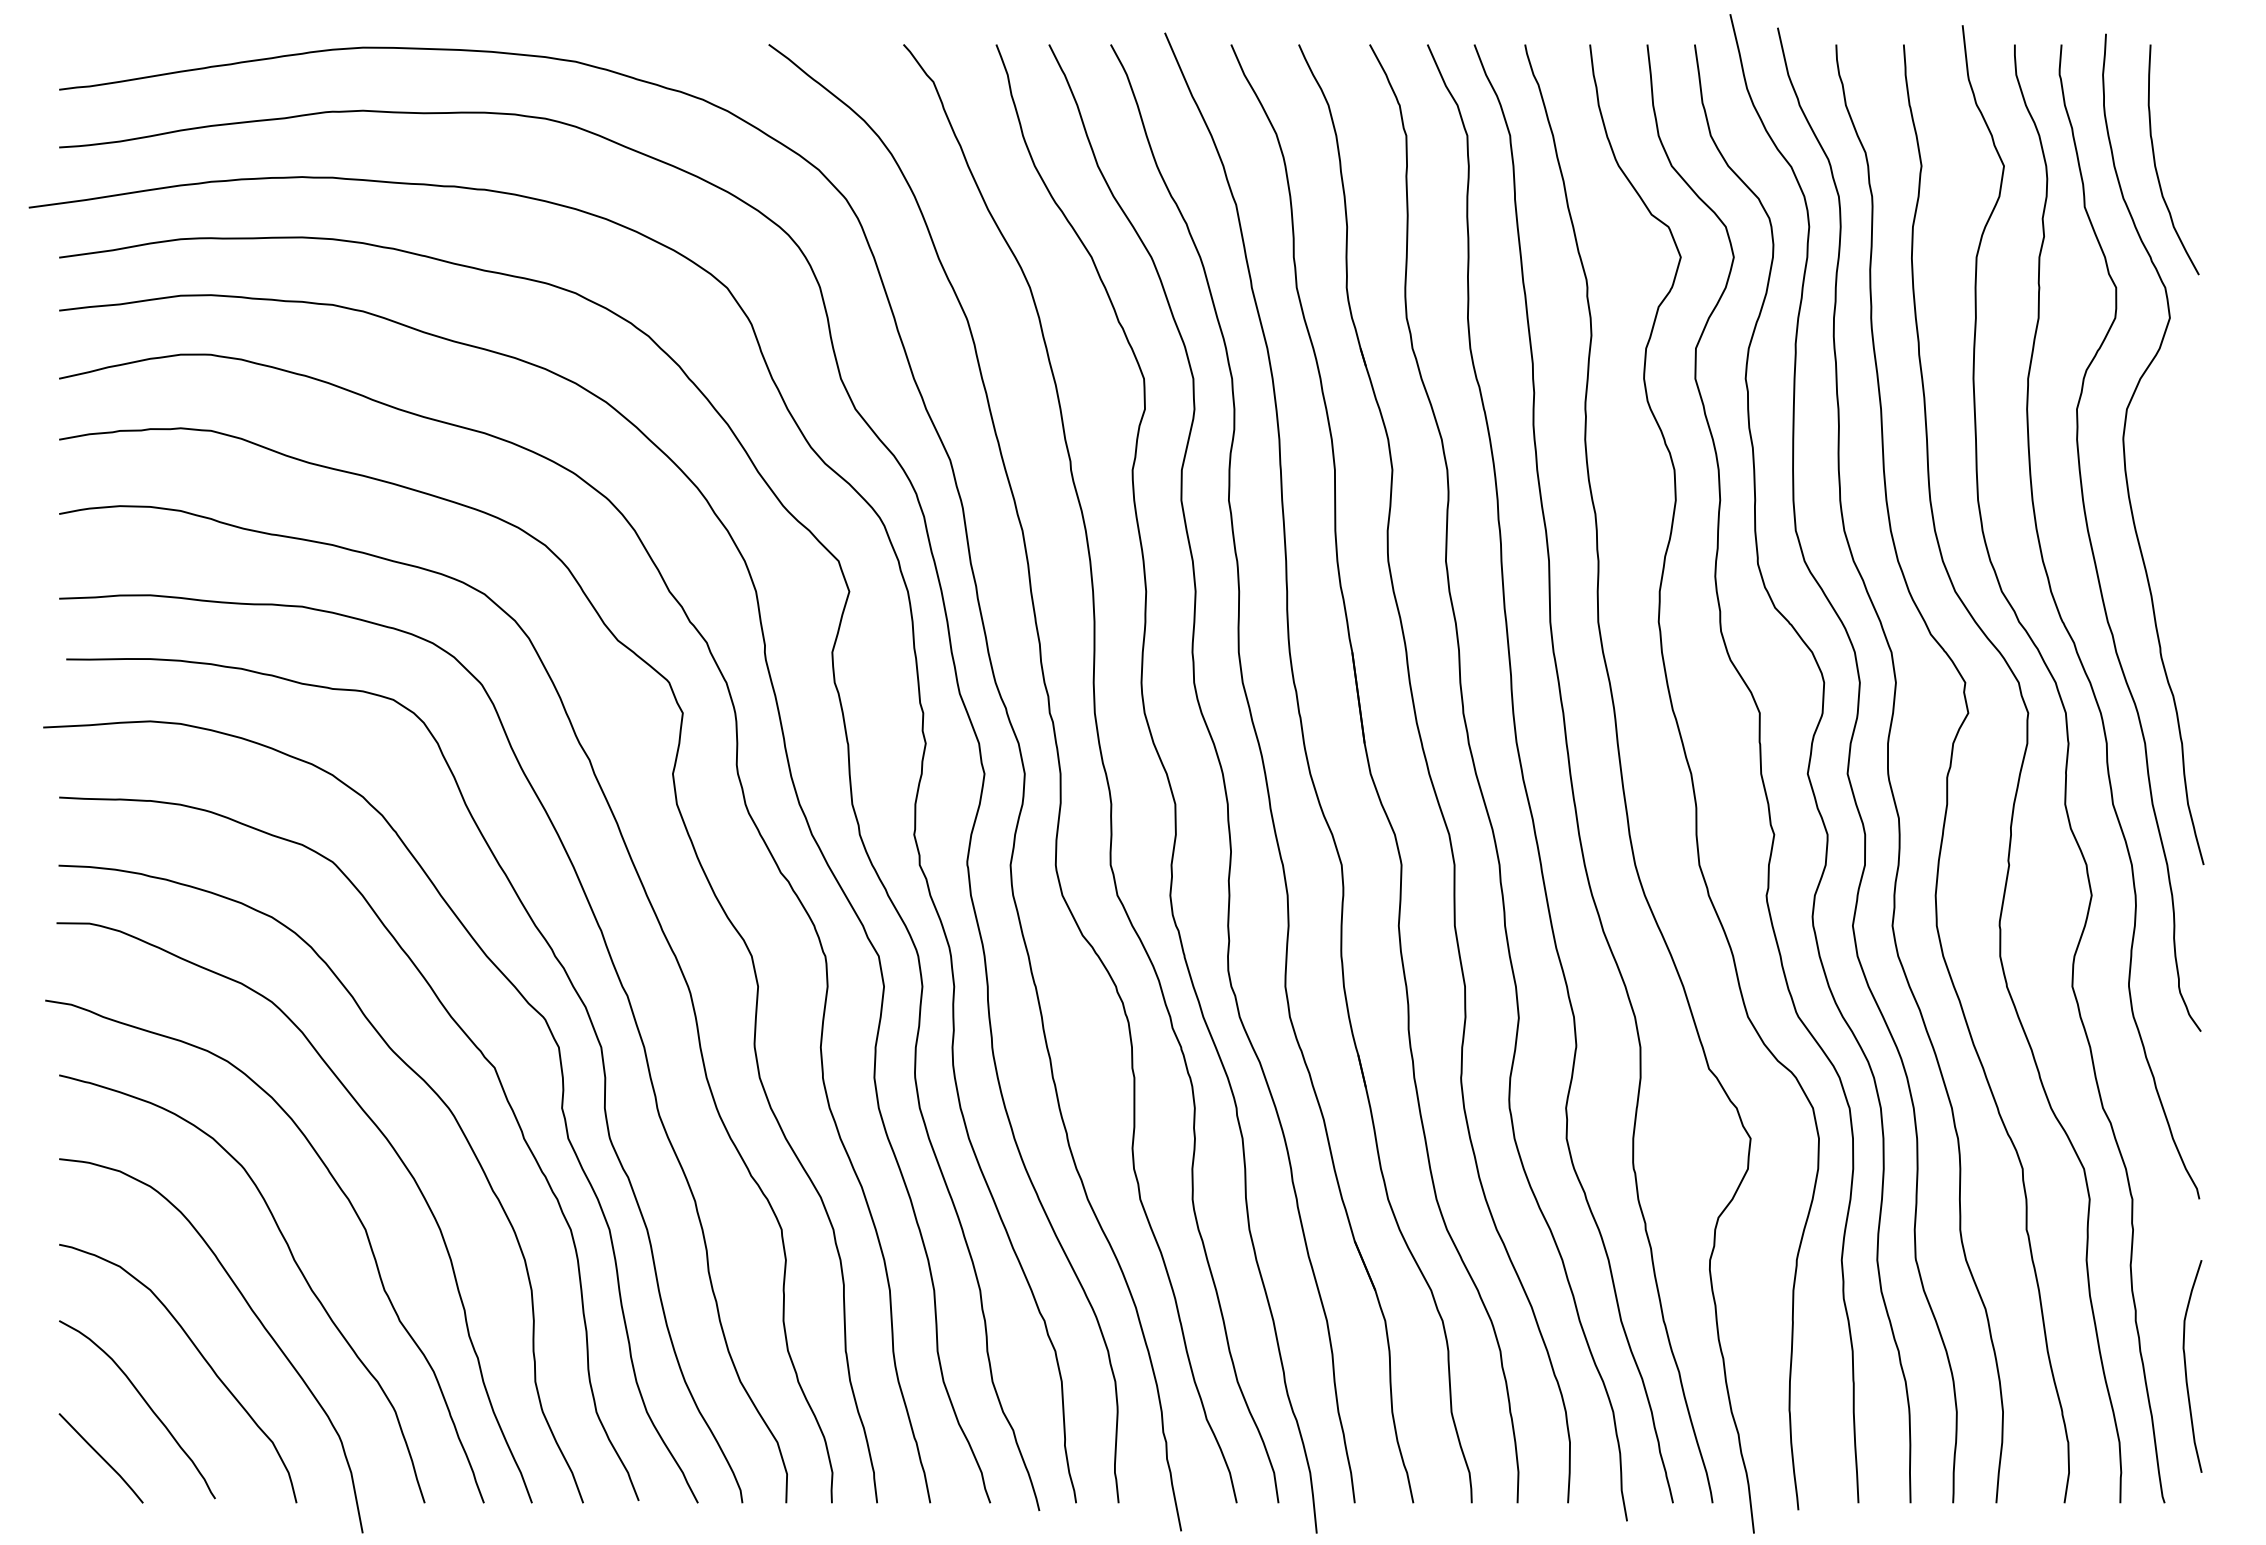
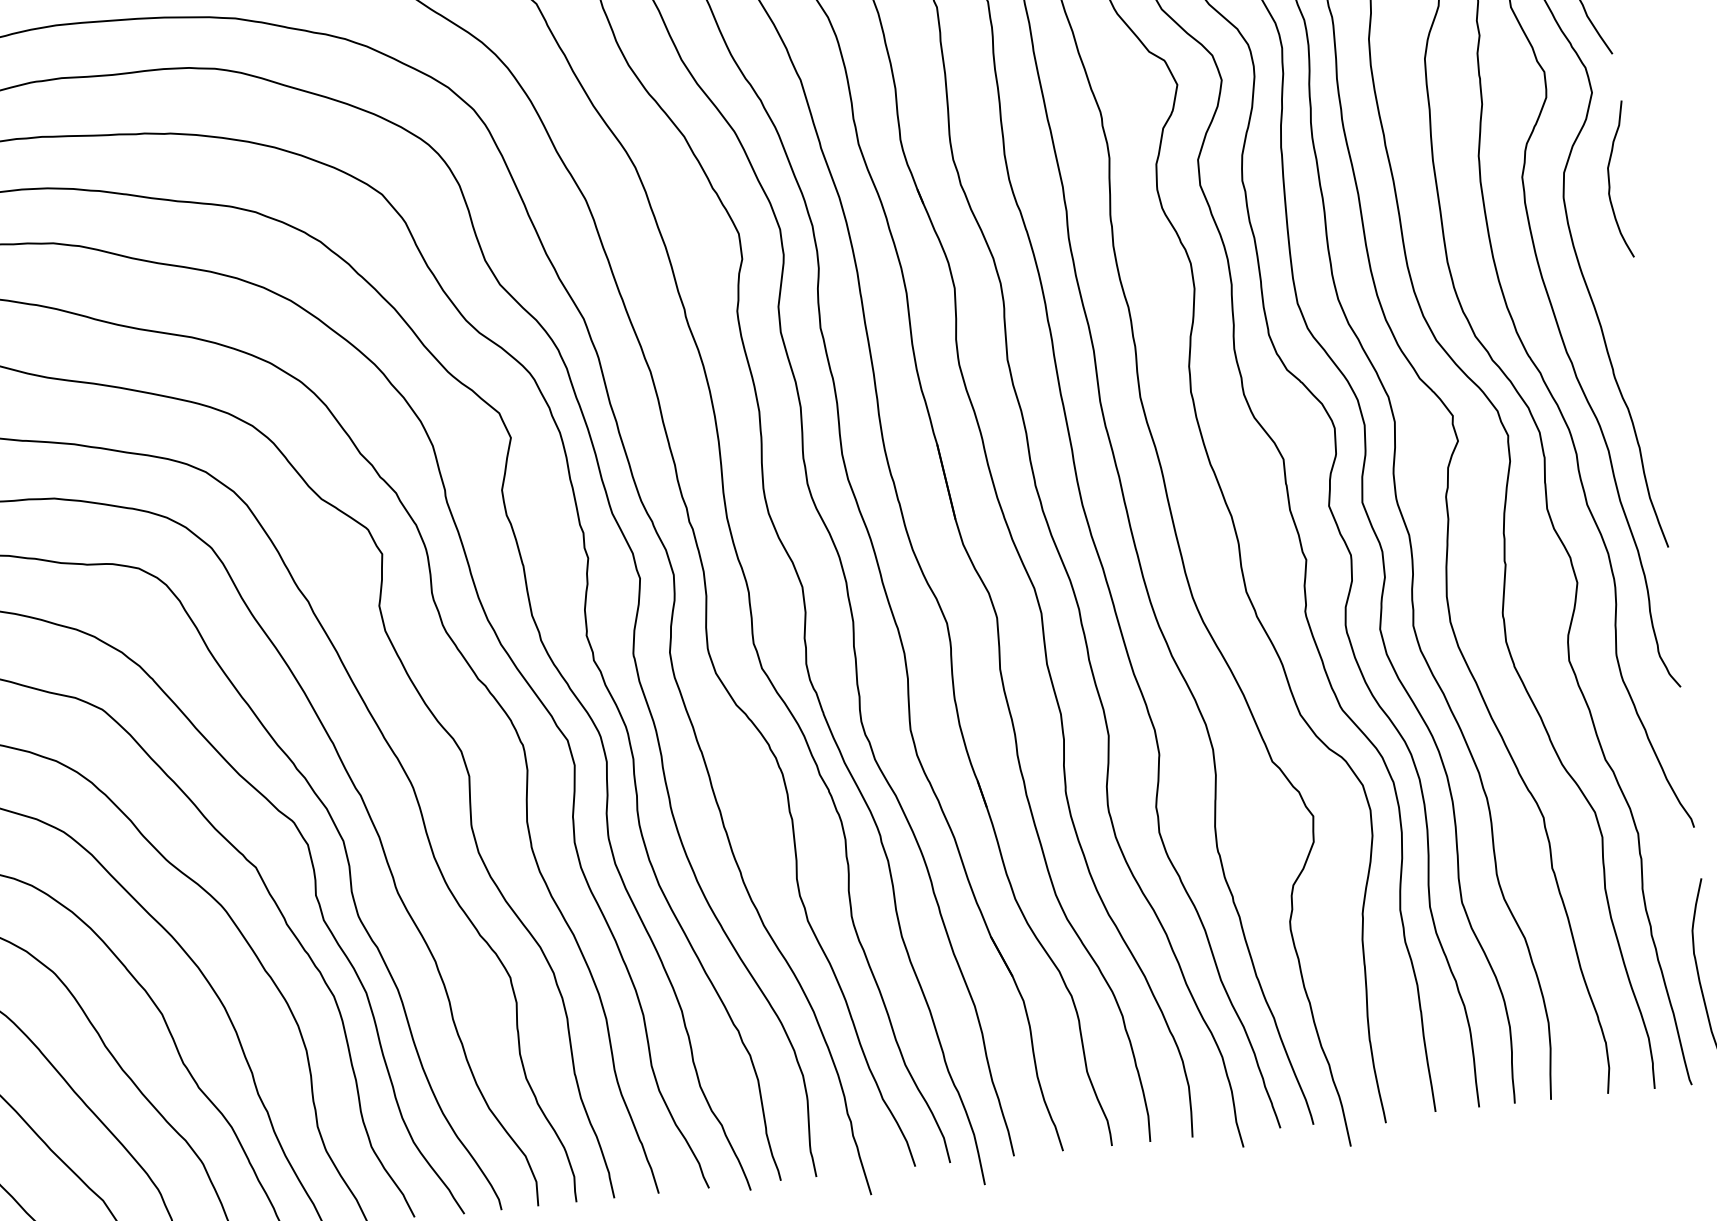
curve: (2180, 419) -> (1609, 176), added

